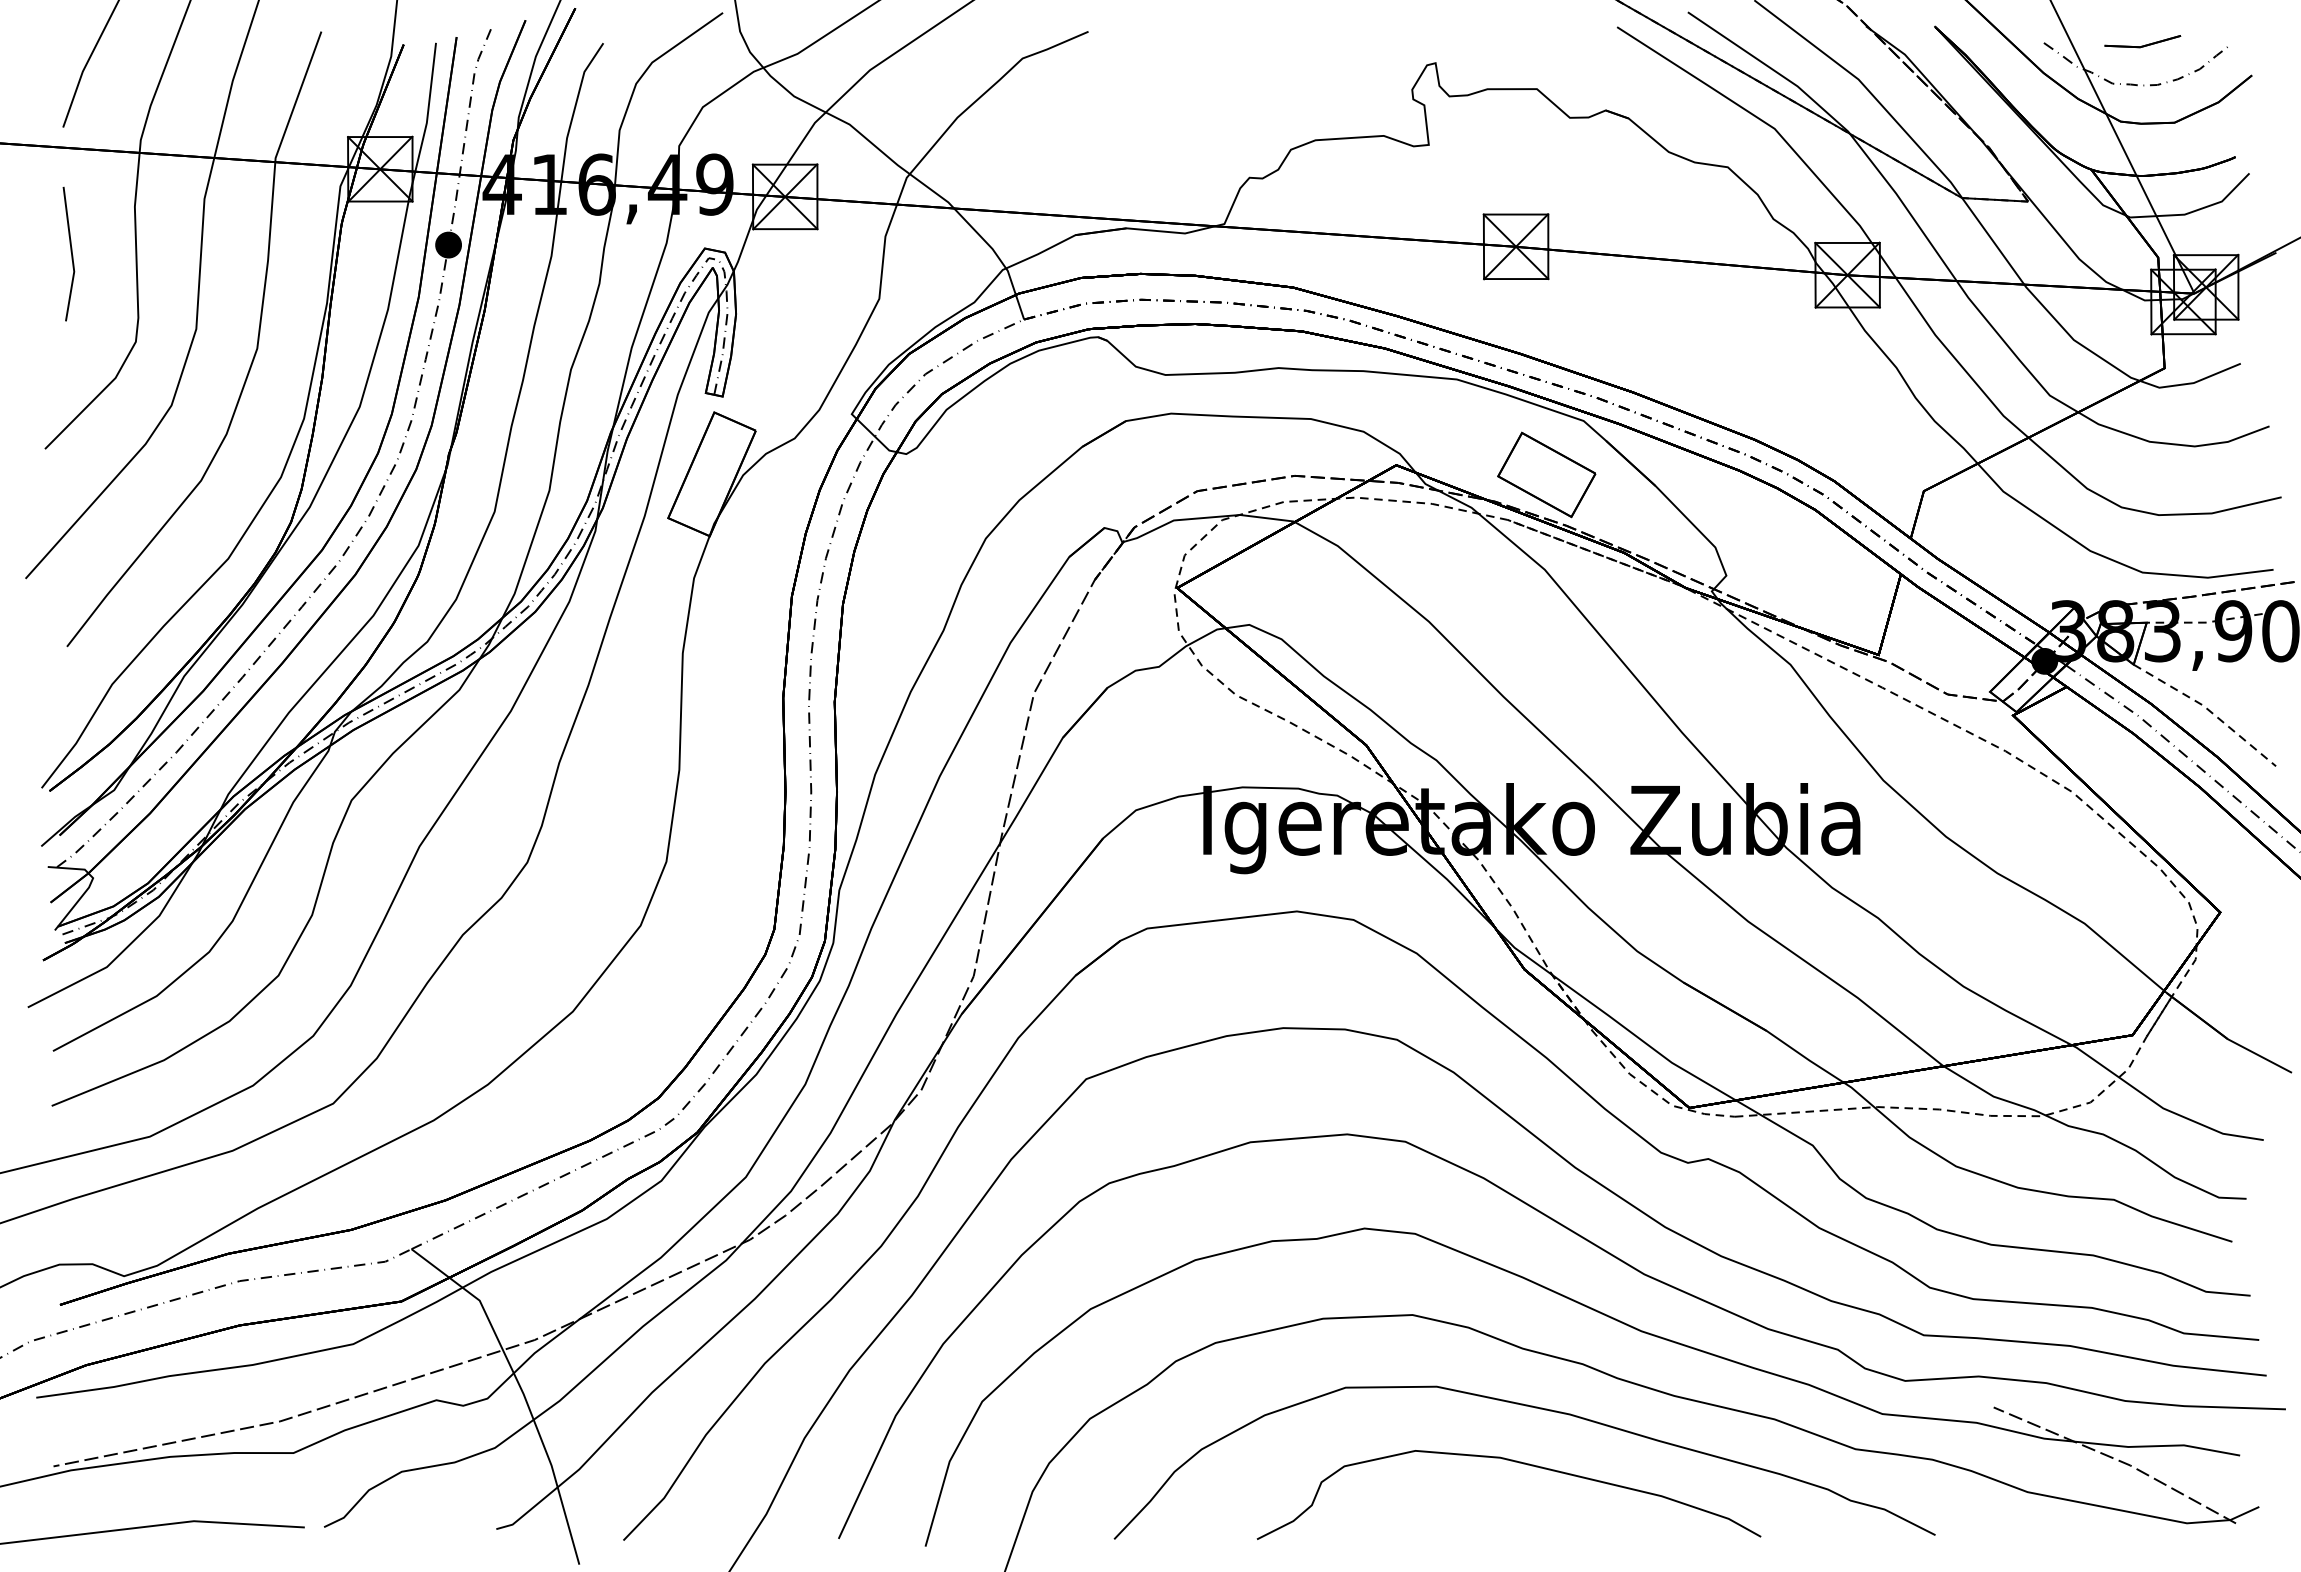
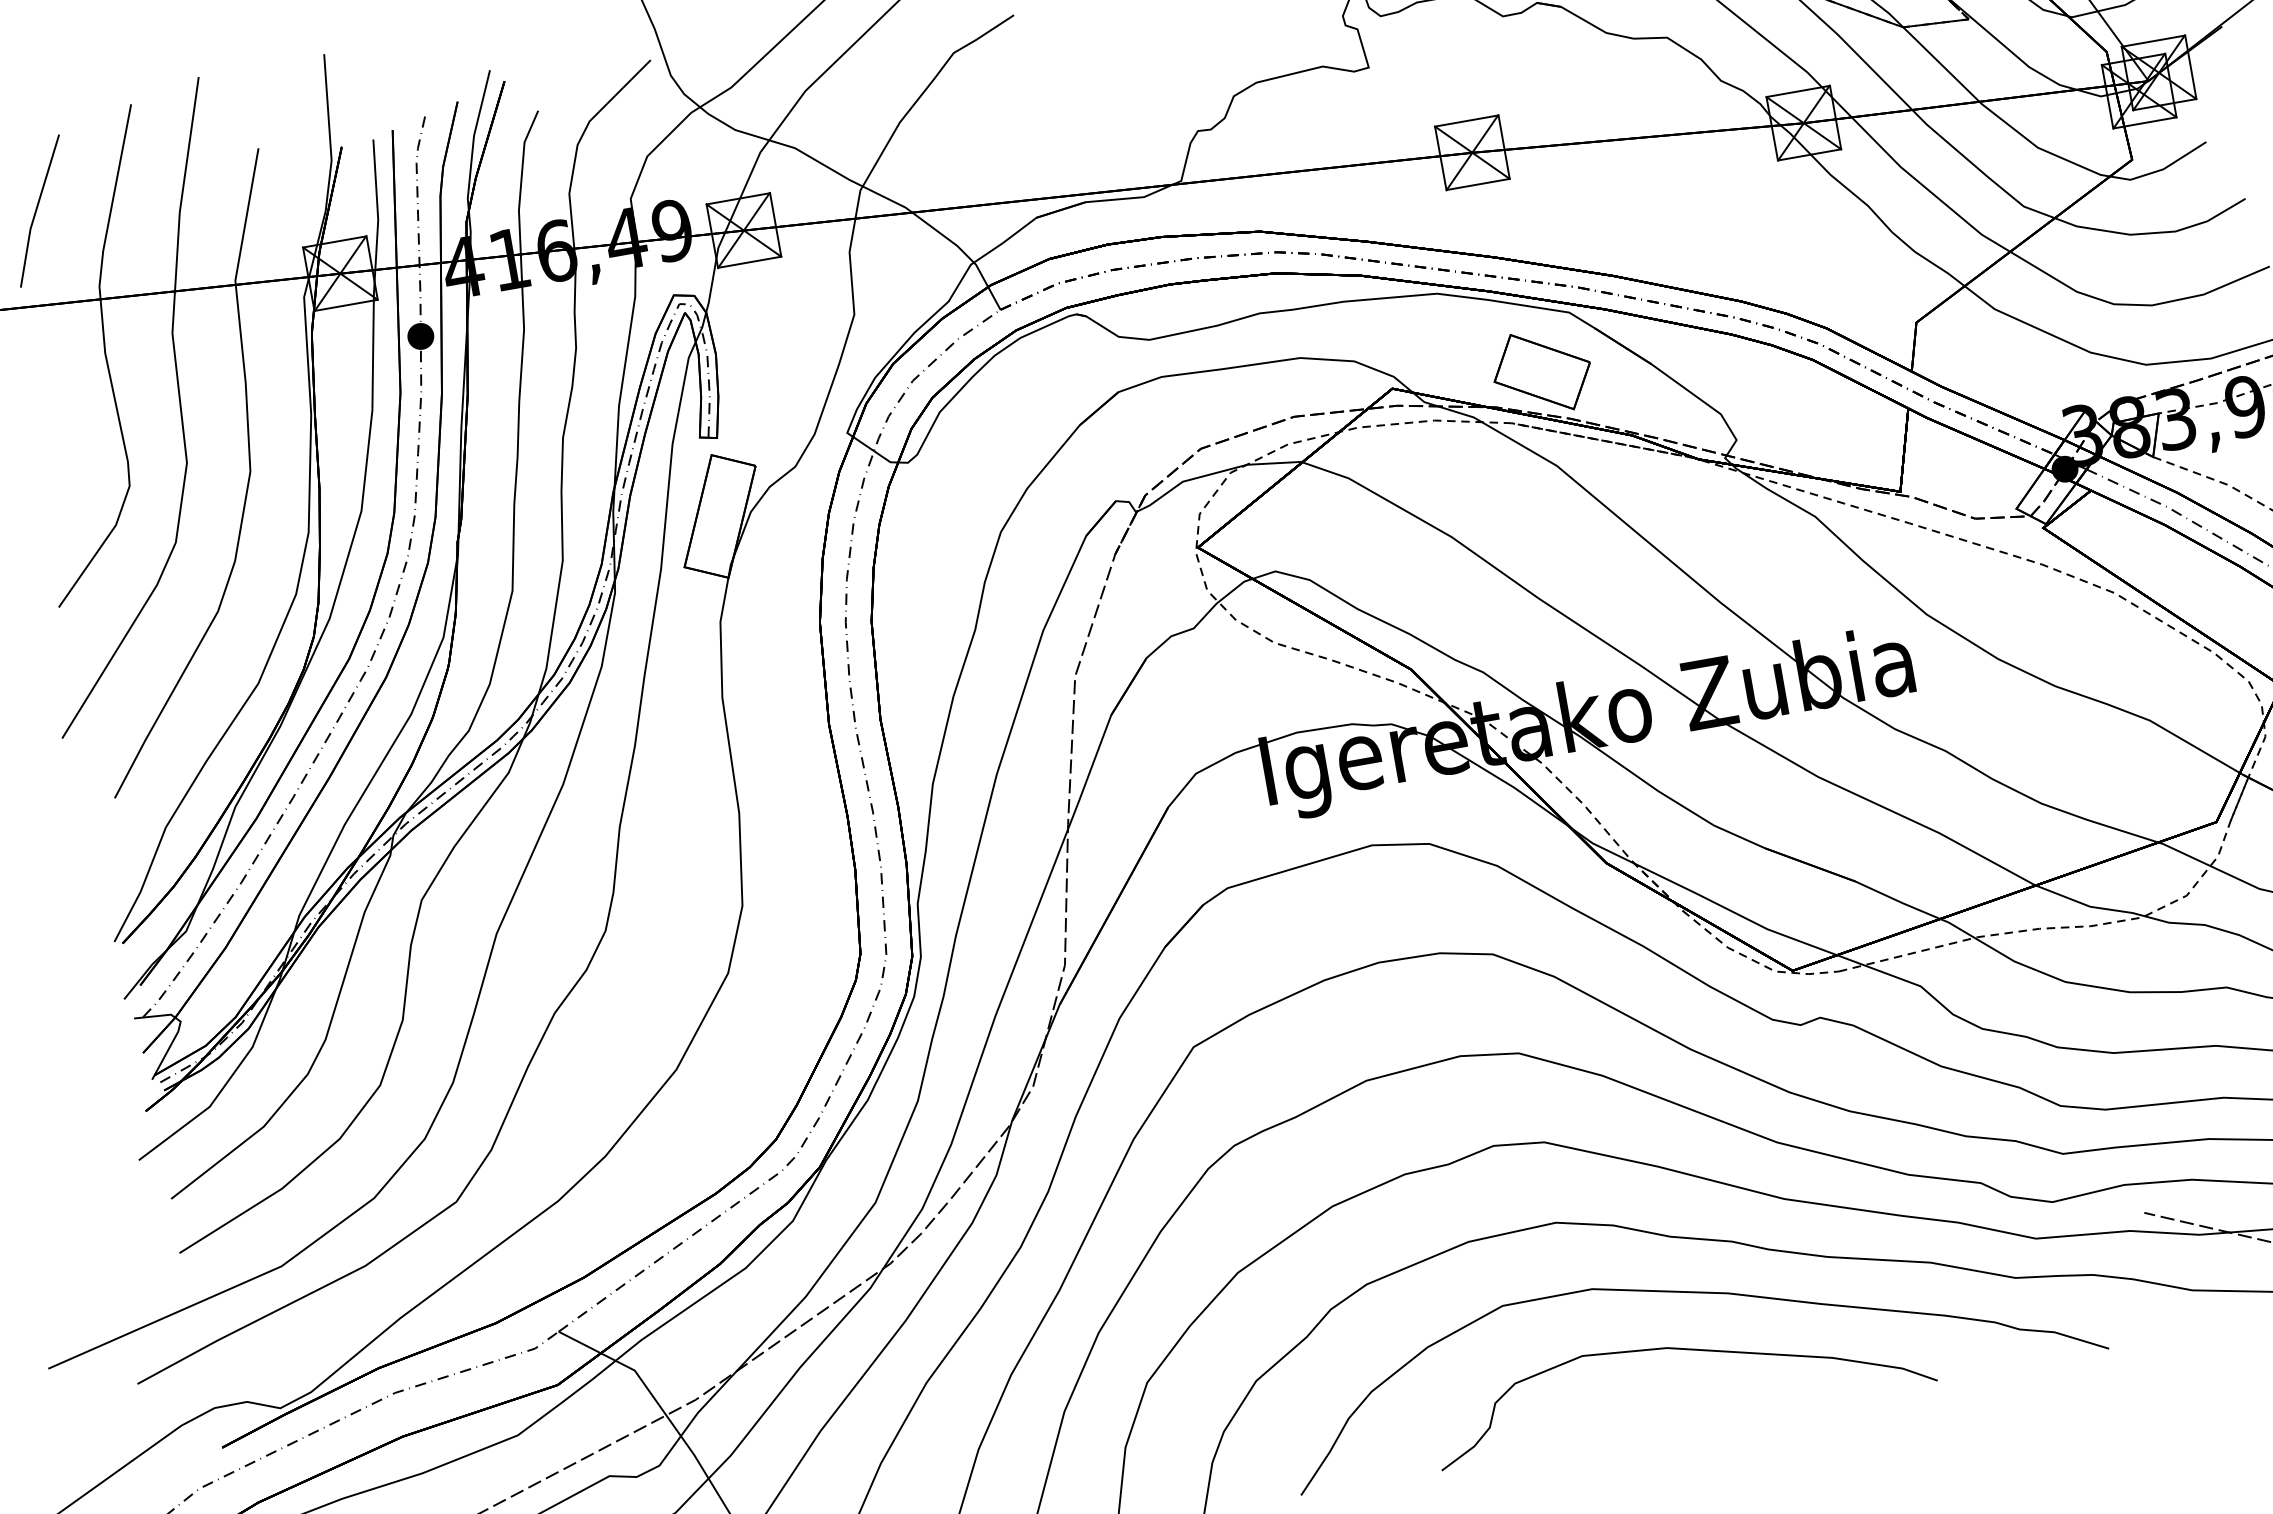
line: (70, 252) -> (49, 409), removed

